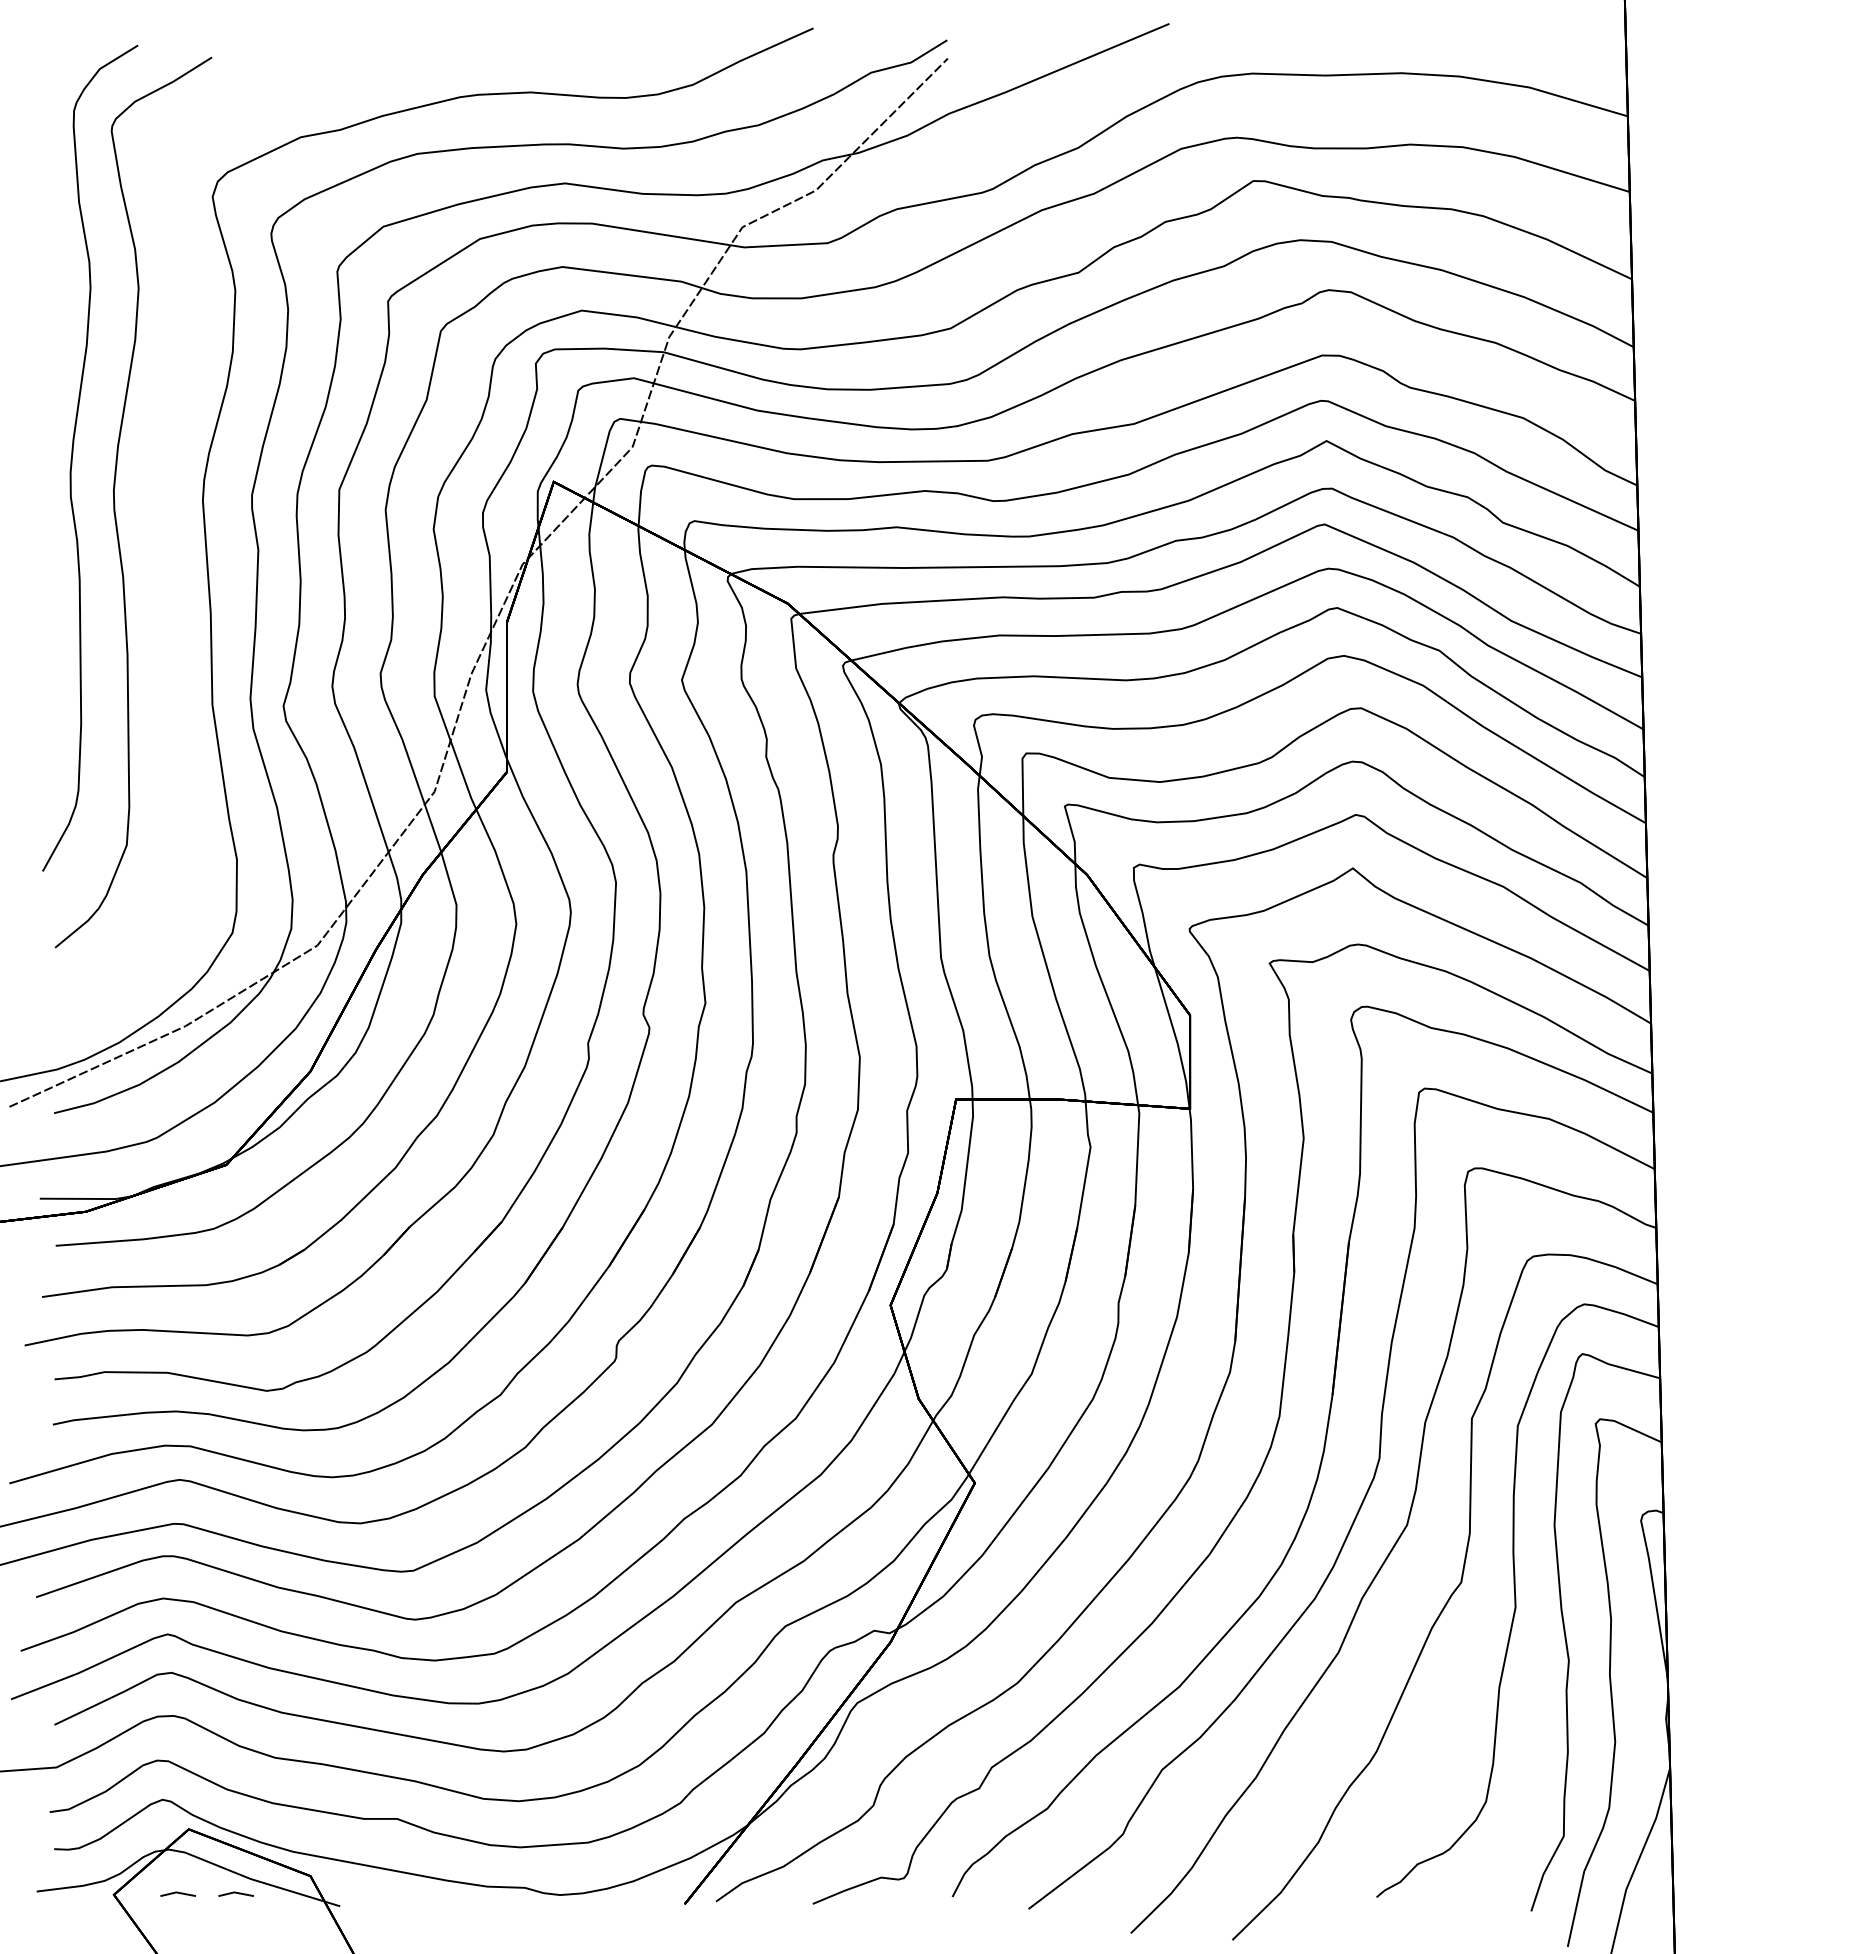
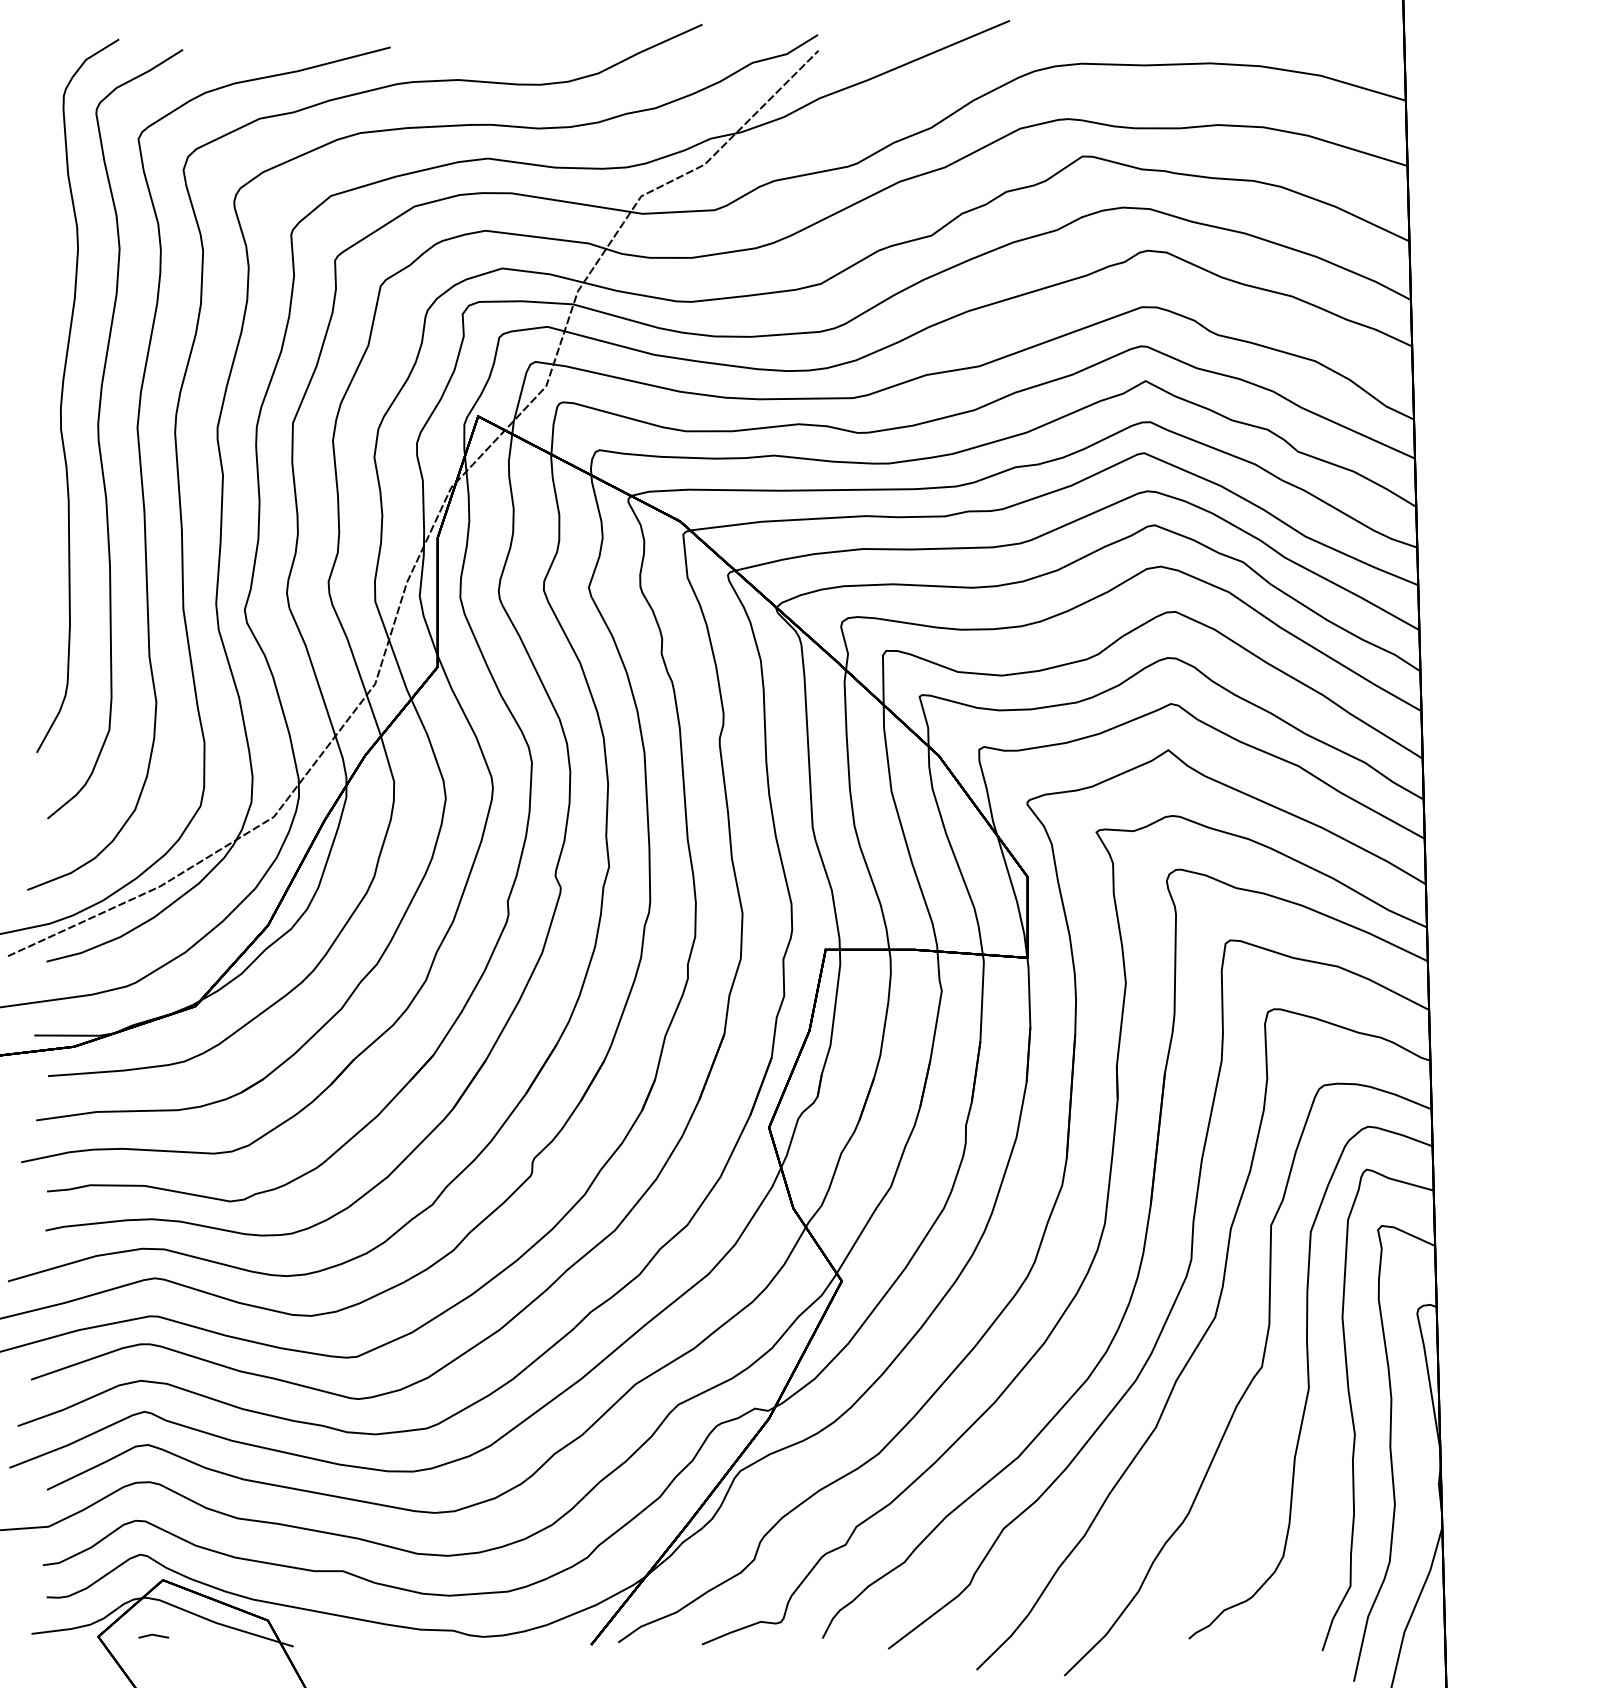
curve: (165, 553) -> (142, 478), added
line: (235, 1893) -> (203, 1635), removed

